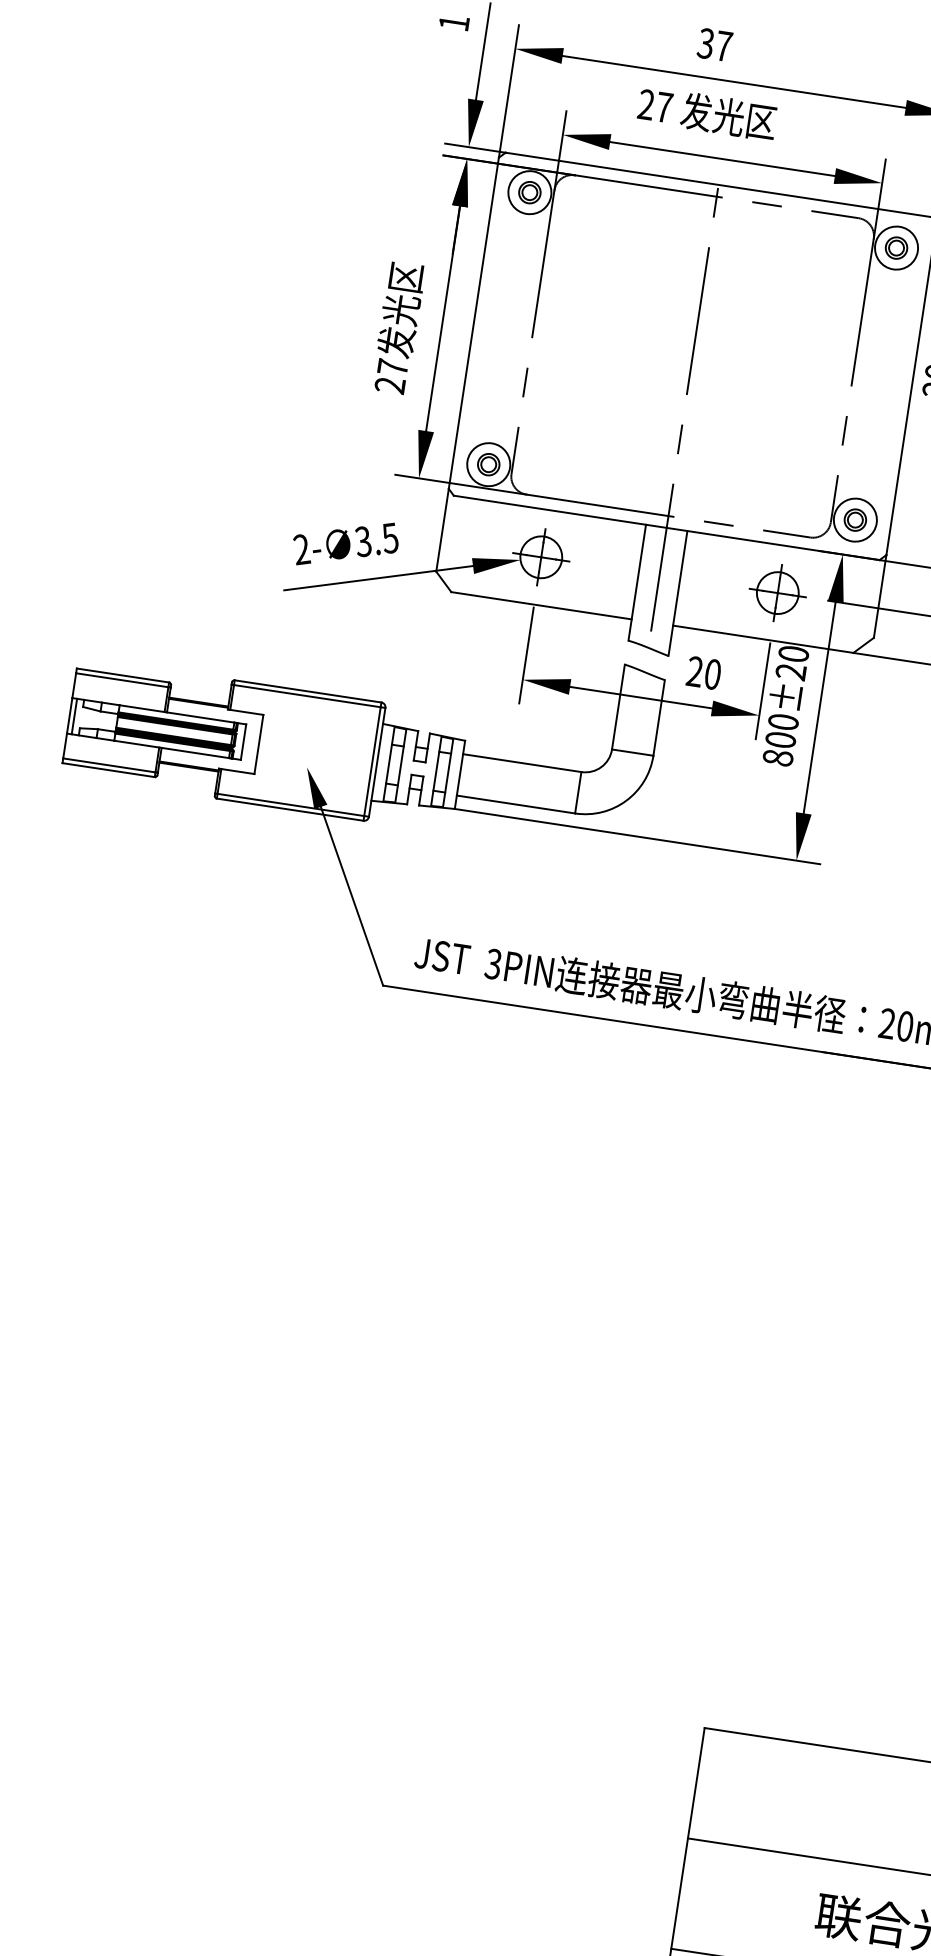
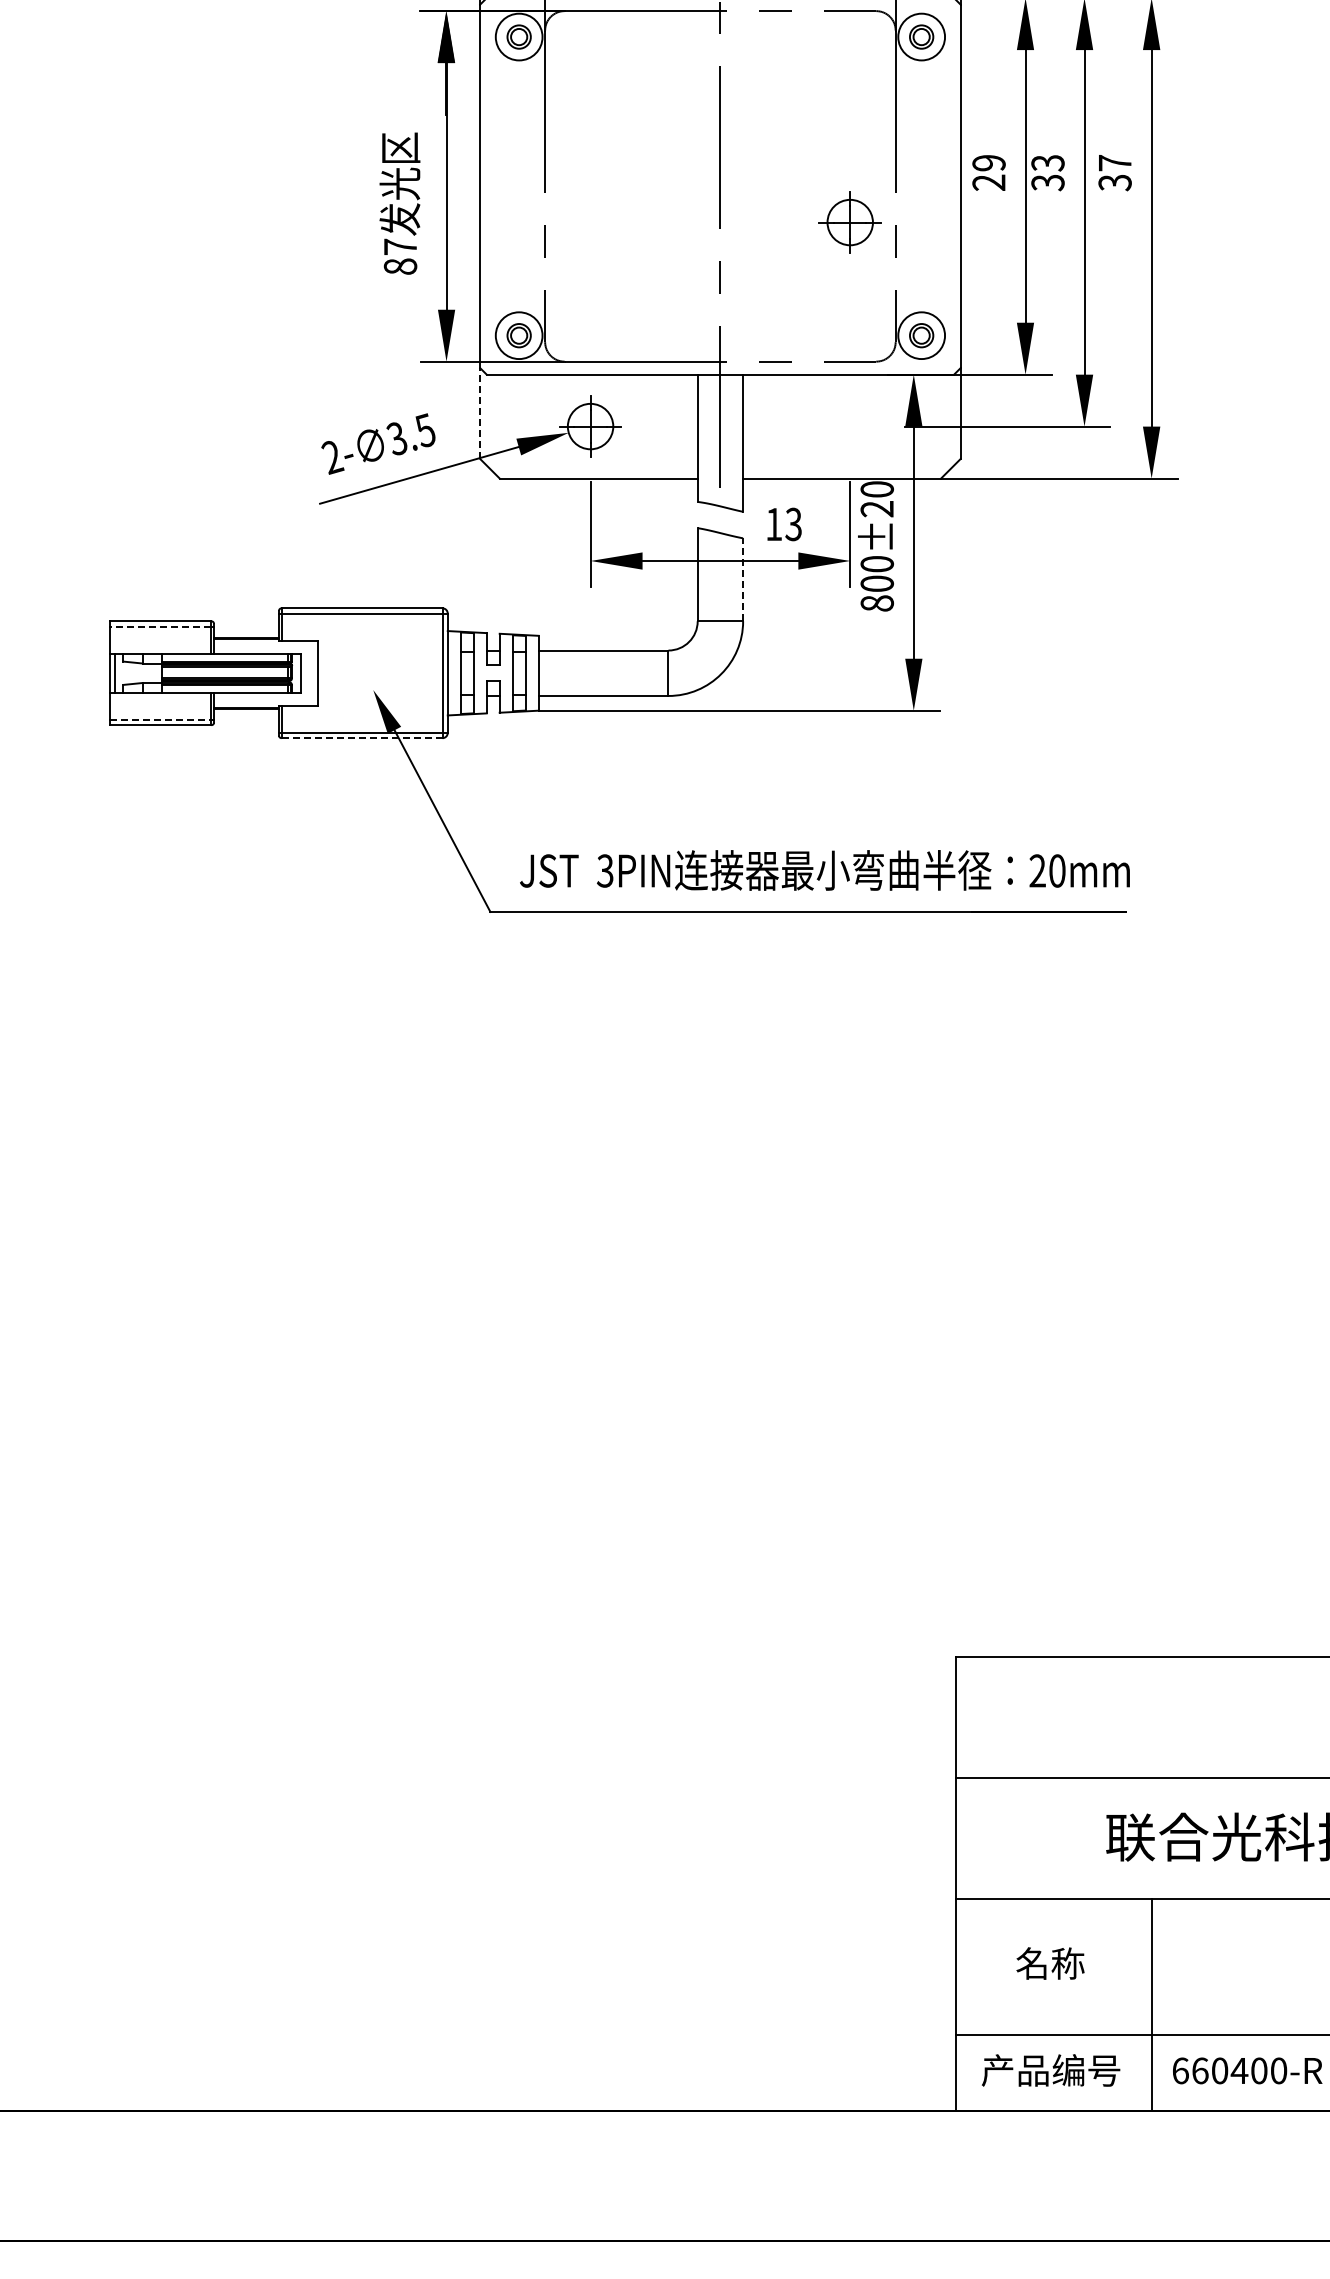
text: (390, 385) -> (400, 266), 27 -> 87
line: (442, 530) -> (480, 413), solid -> dashed
part: (777, 592) -> (849, 222), moved
text: (703, 673) -> (783, 524), 20 -> 13
line: (121, 680) -> (160, 626), solid -> dashed
line: (659, 717) -> (743, 579), solid -> dashed
line: (109, 765) -> (160, 720), solid -> dashed
line: (289, 809) -> (361, 738), solid -> dashed

